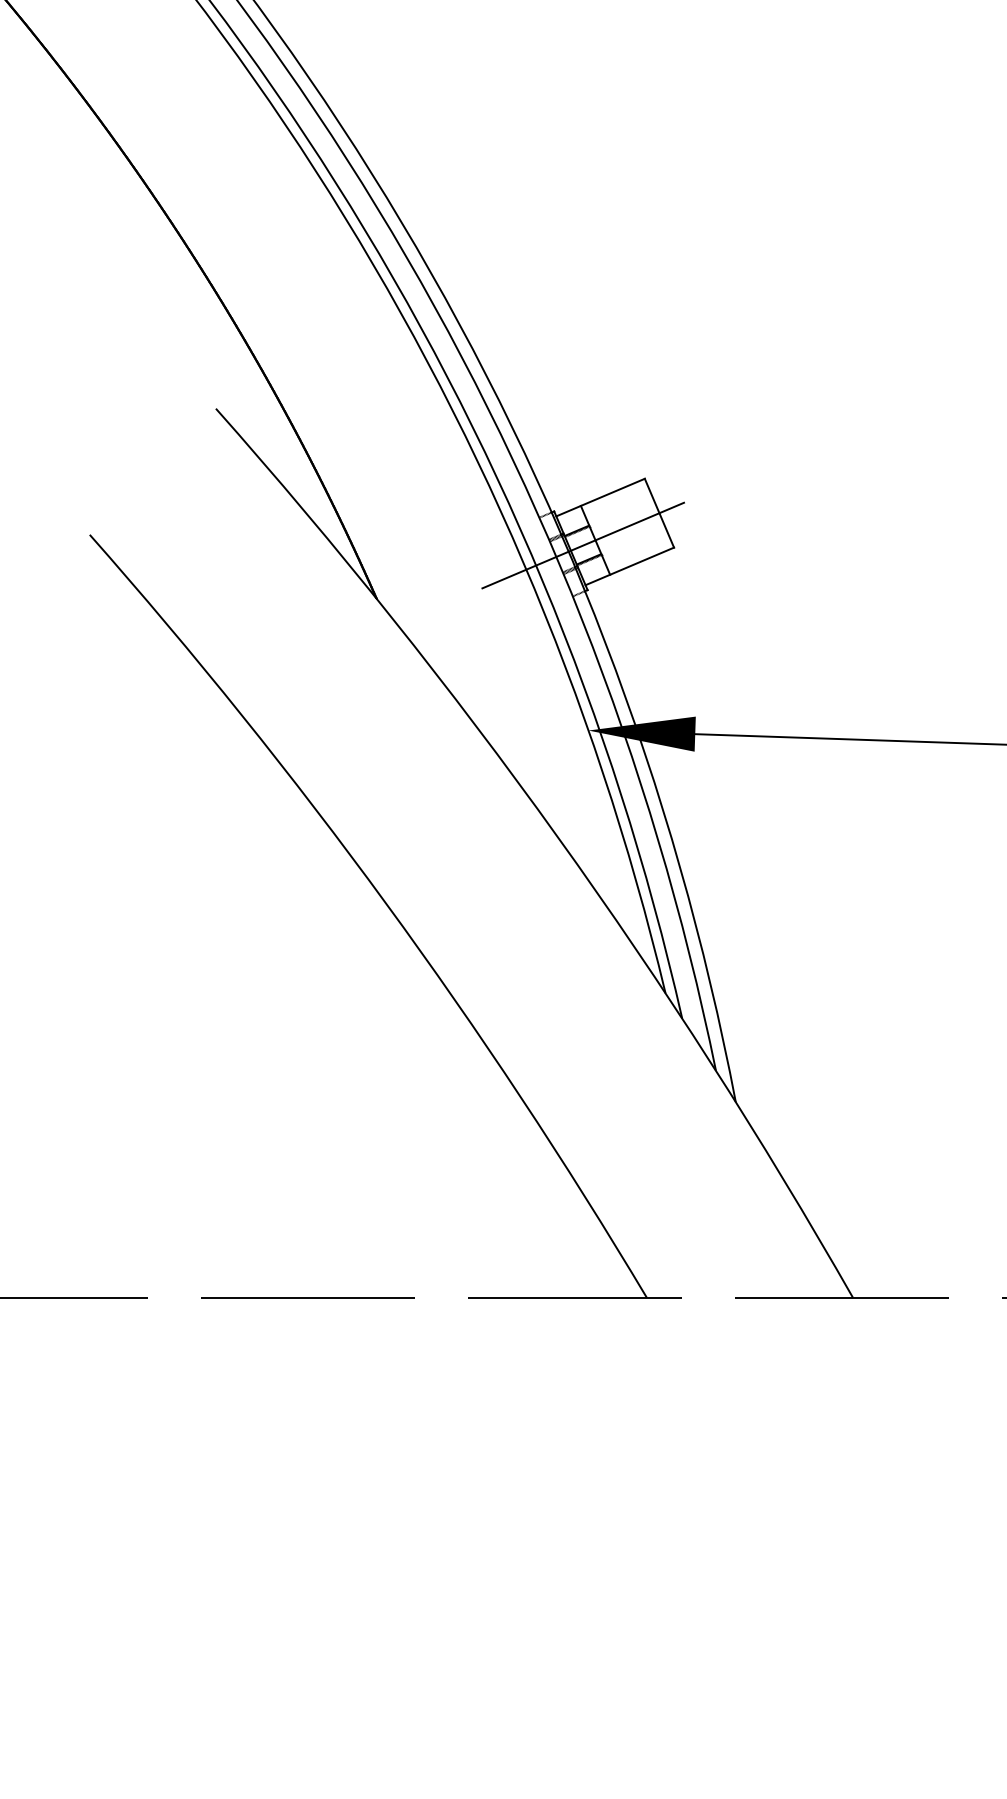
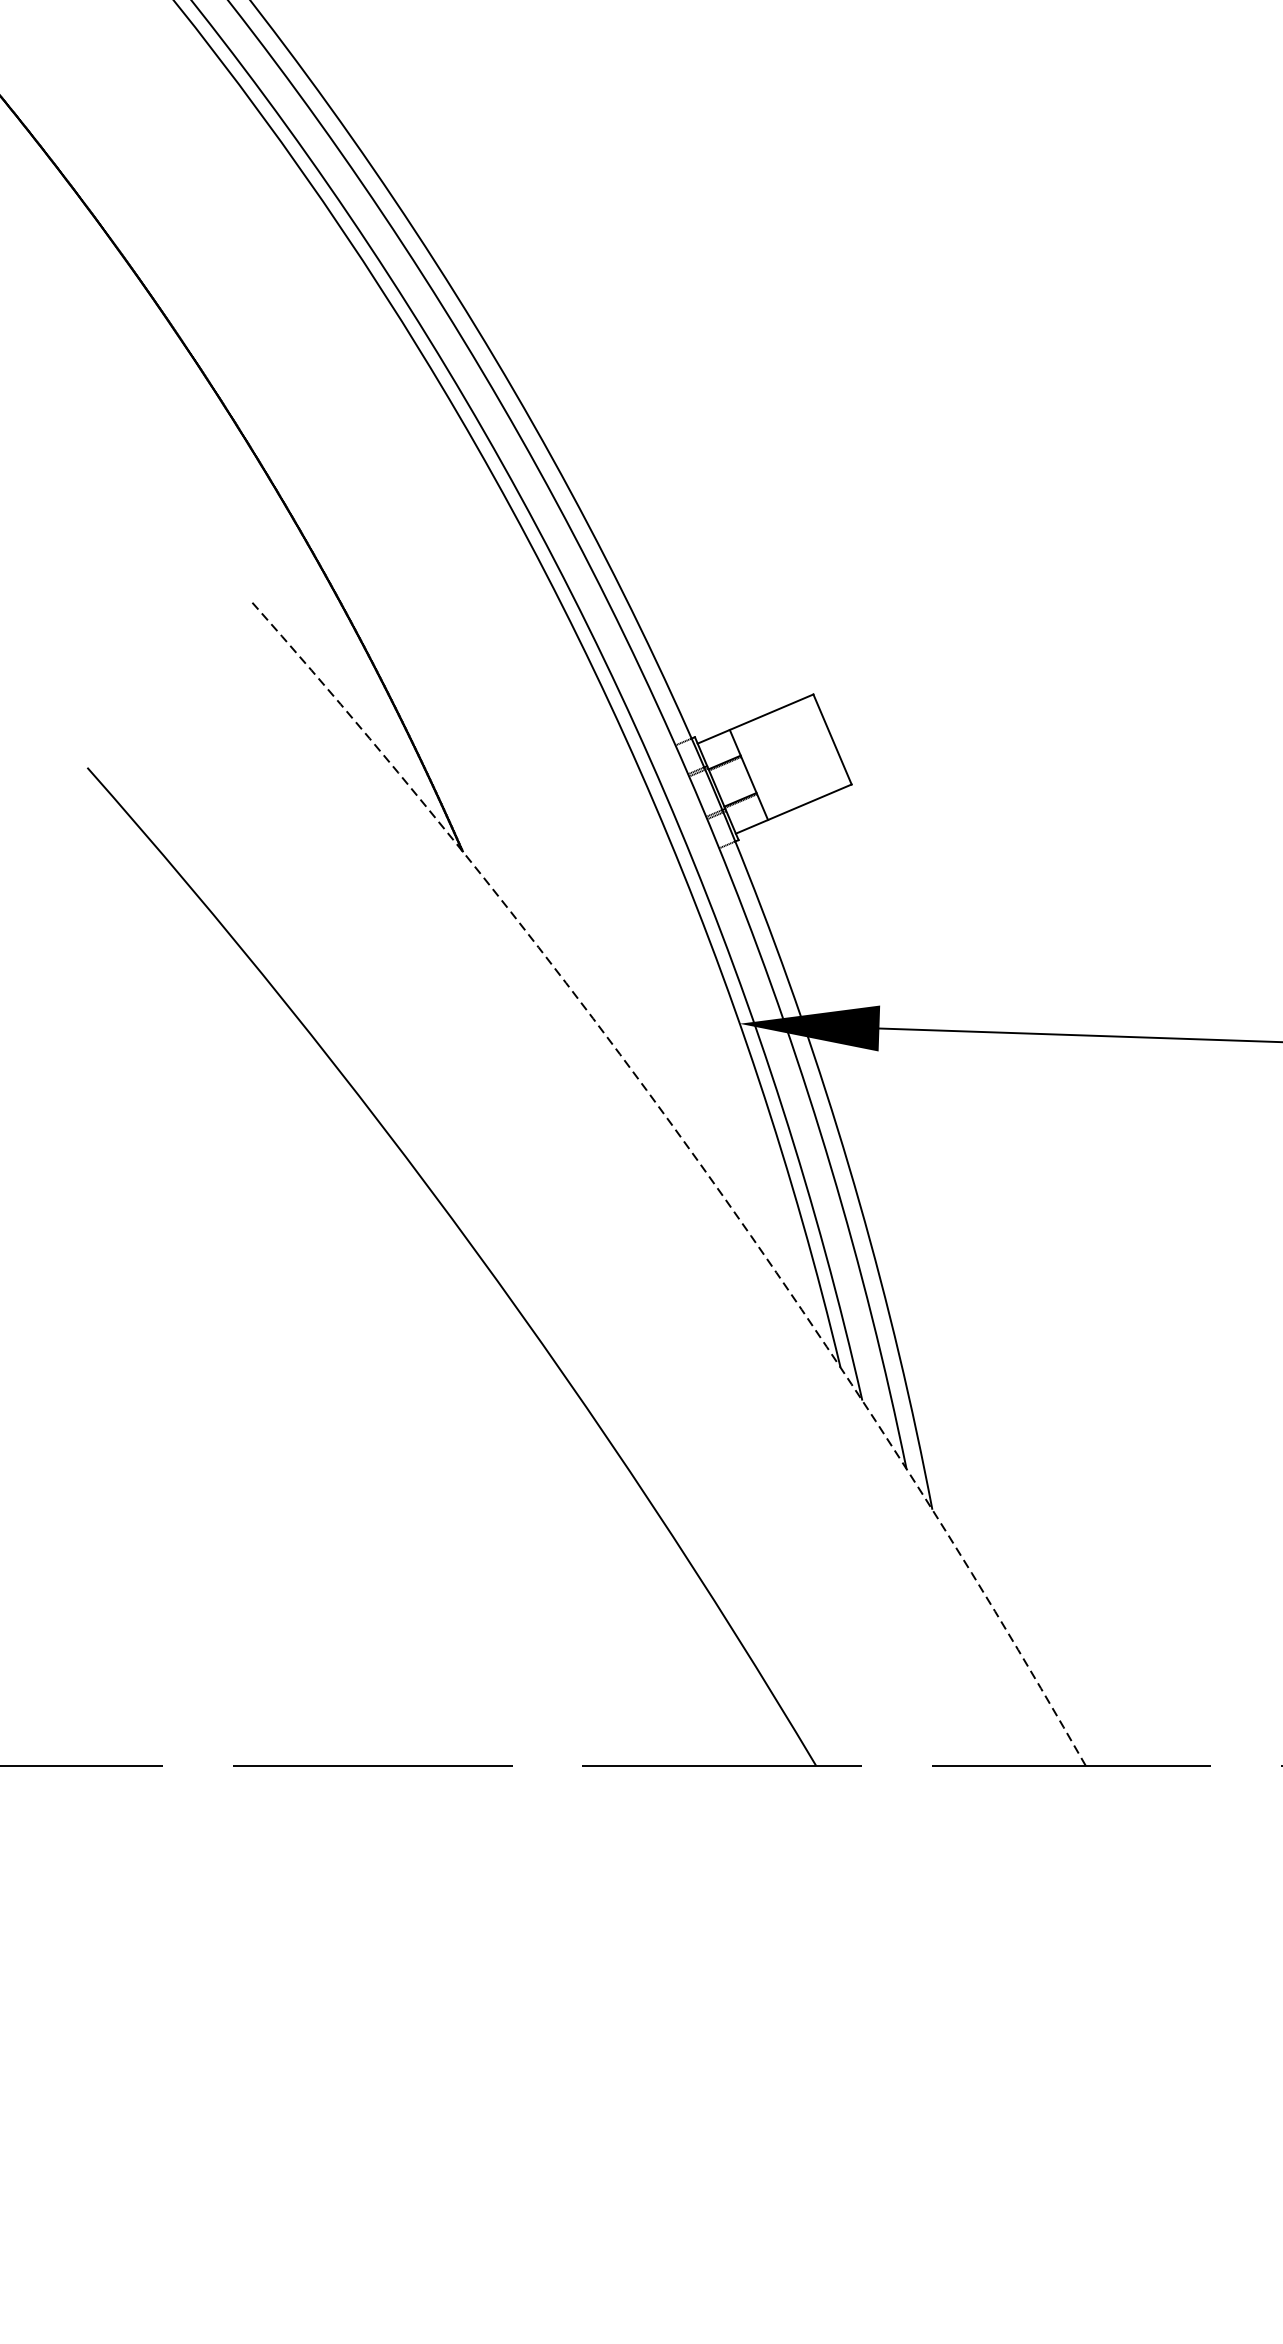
line: (583, 545) -> (733, 781), removed
arc: (557, 836) -> (699, 1162), solid -> dashed

